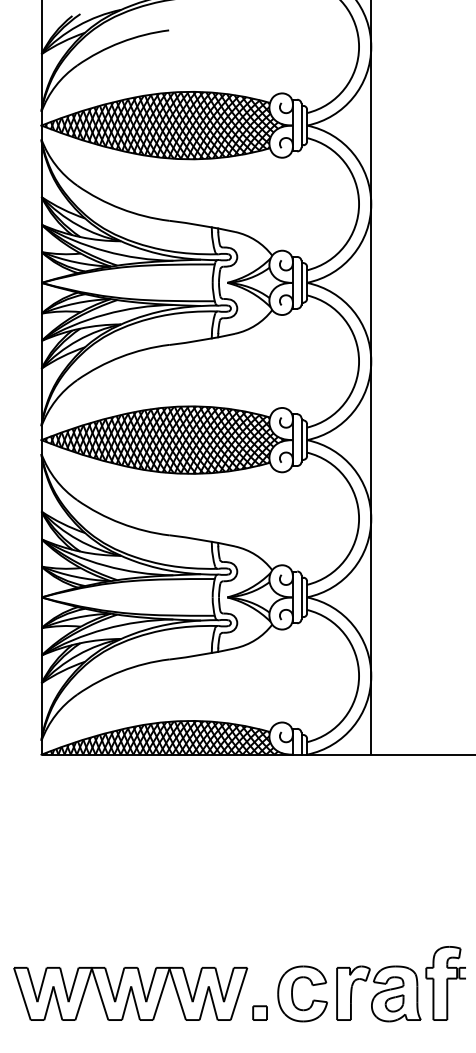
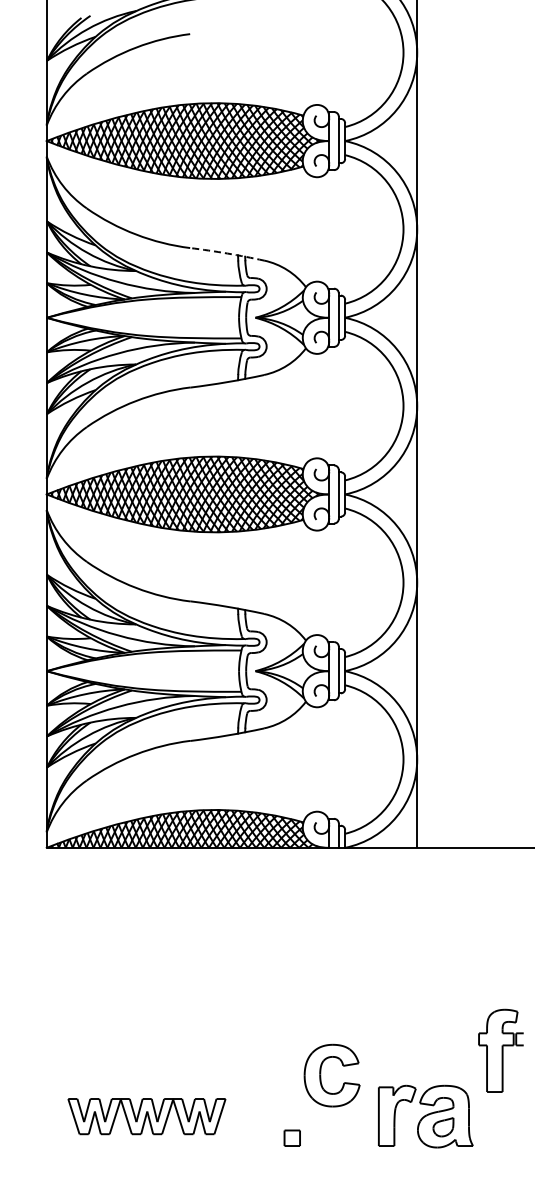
arc: (202, 225) -> (227, 253), solid -> dashed
part: (445, 983) -> (500, 1050), moved
part: (130, 993) -> (146, 1116), size x0.6
part: (293, 993) -> (321, 1075), moved

